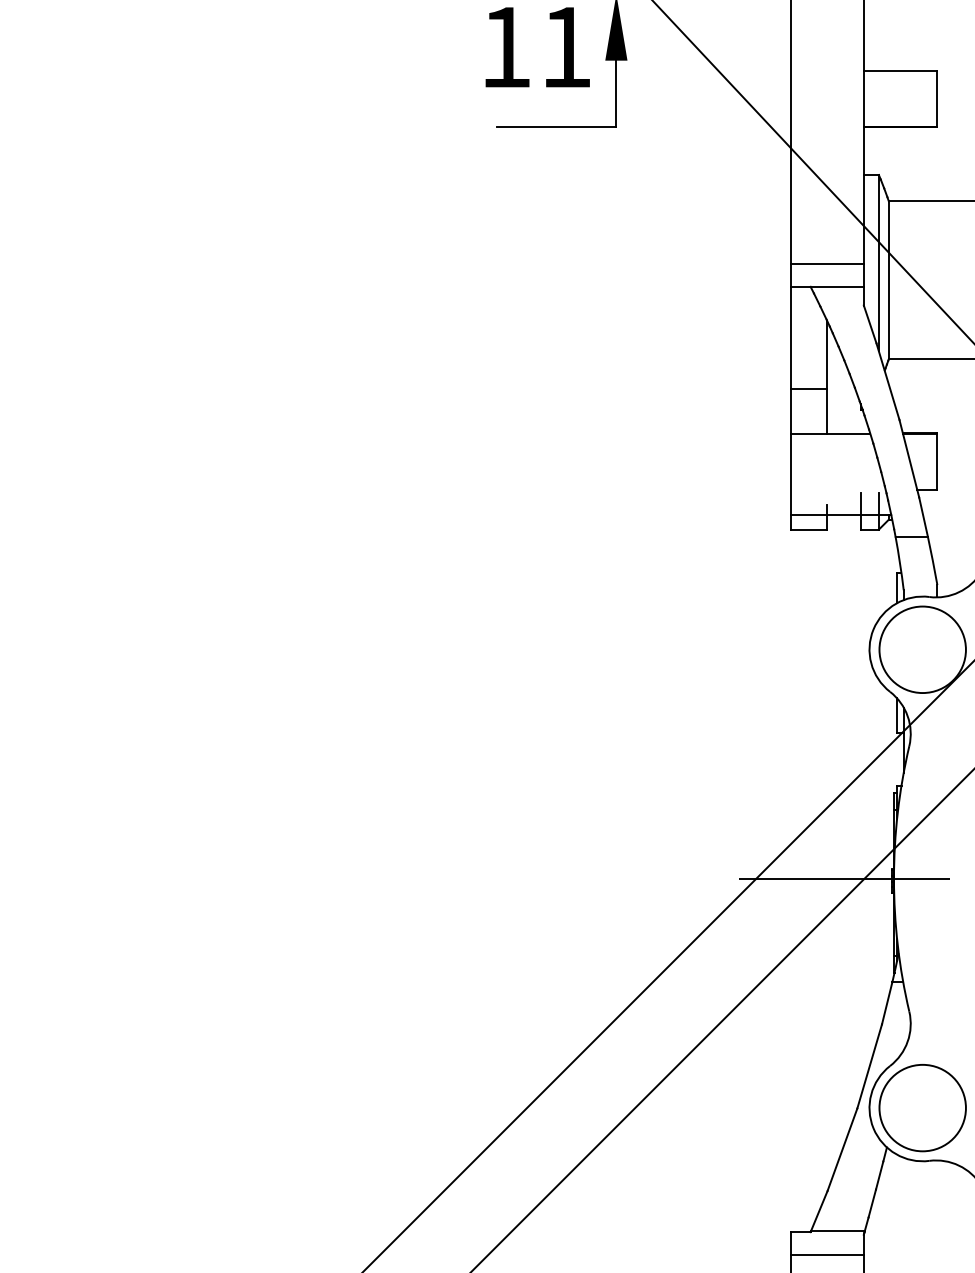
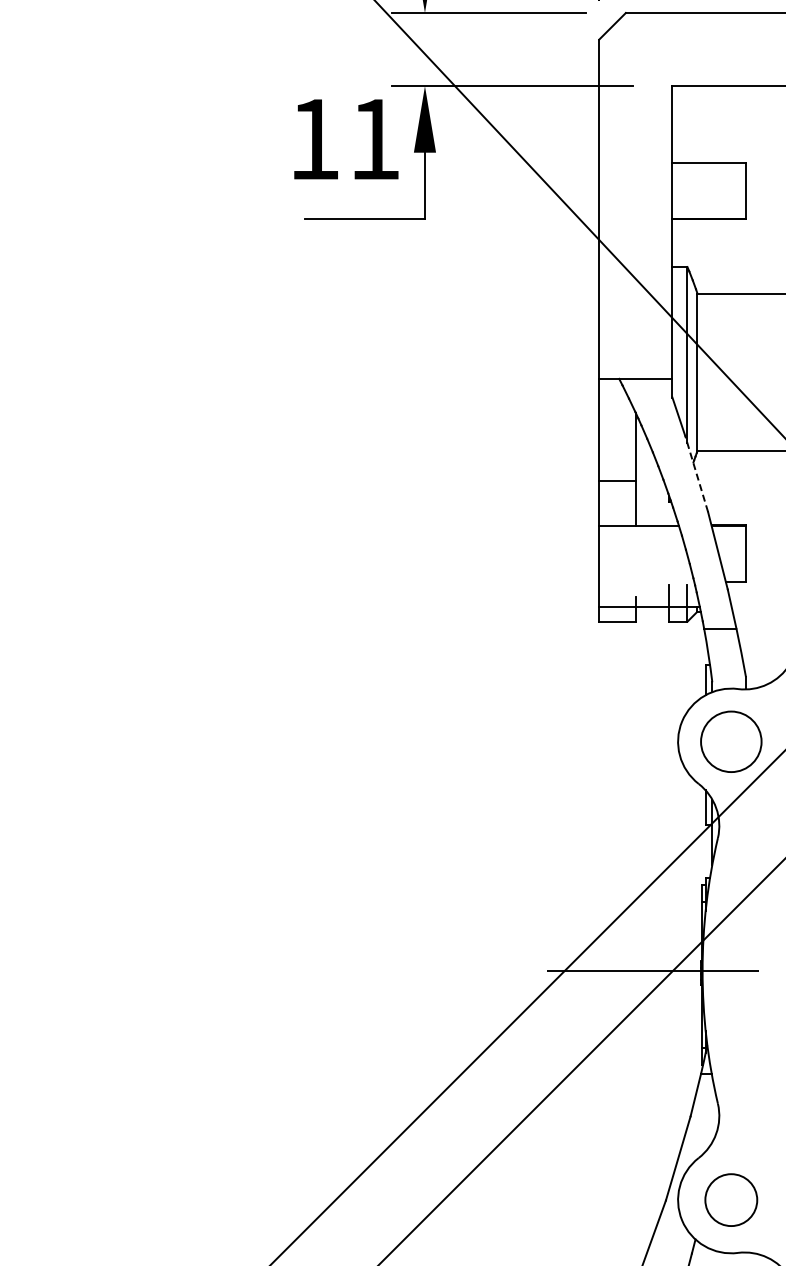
line: (826, 263) -> (635, 355), removed
line: (887, 381) -> (696, 473), solid -> dashed
circle: (922, 649) -> (731, 741), size x0.7
circle: (922, 1107) -> (731, 1199), size x0.6

